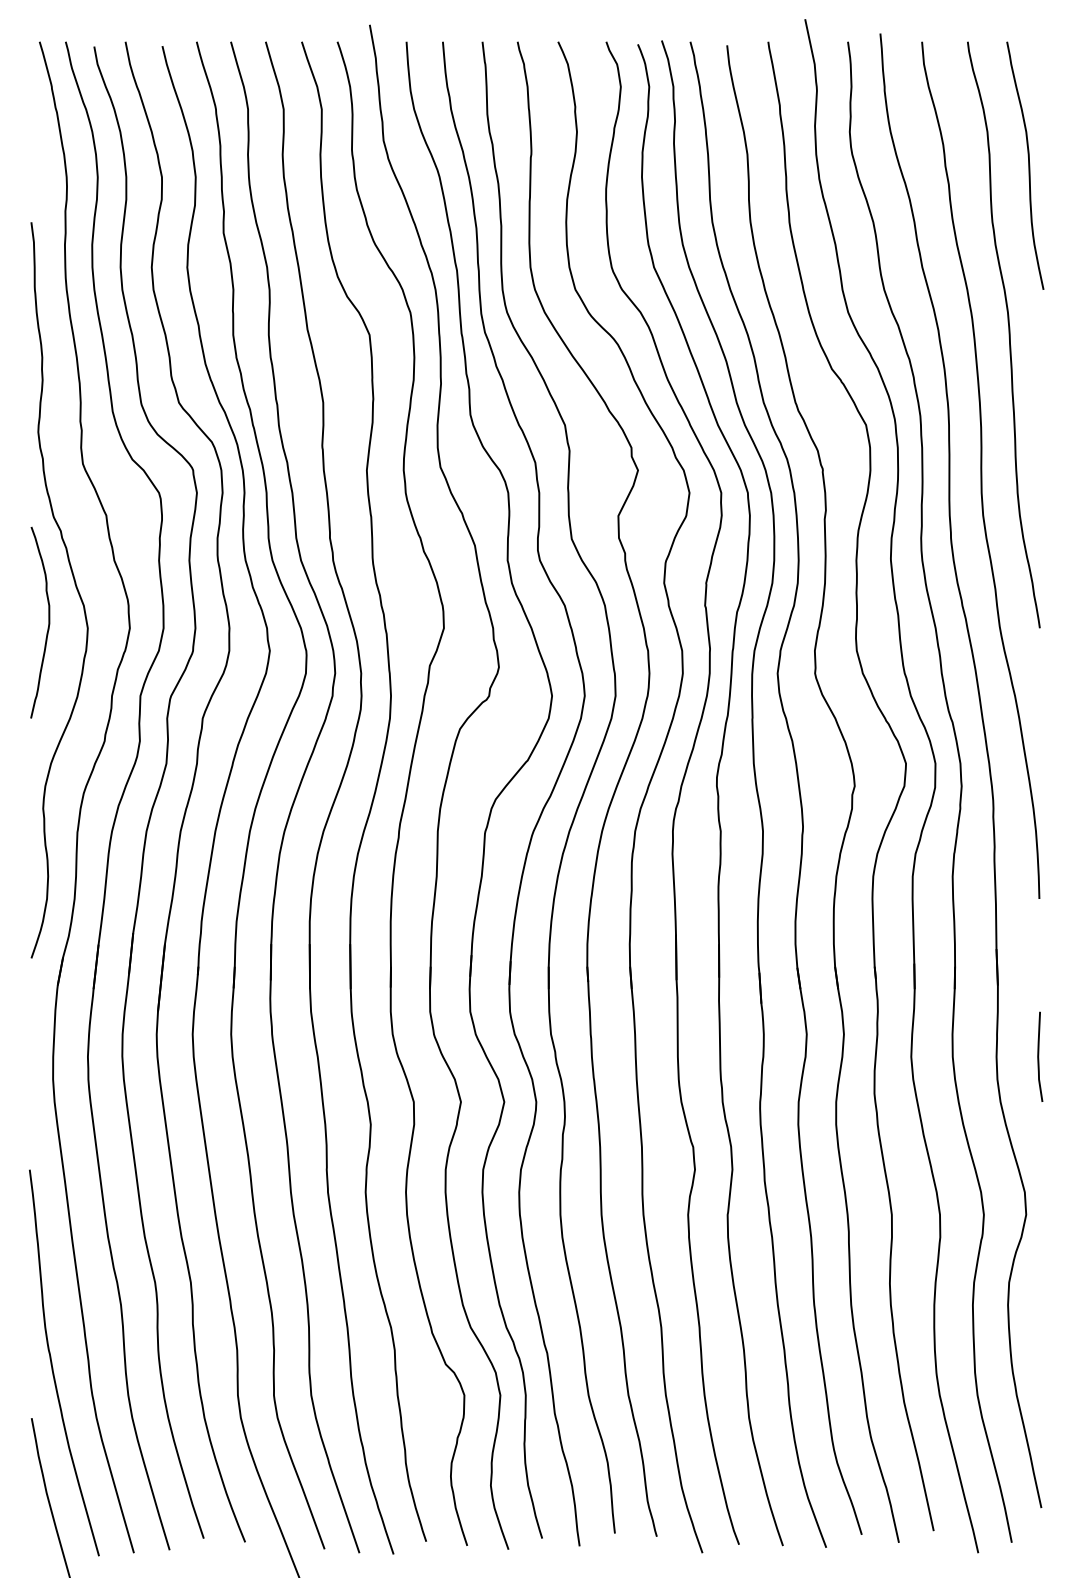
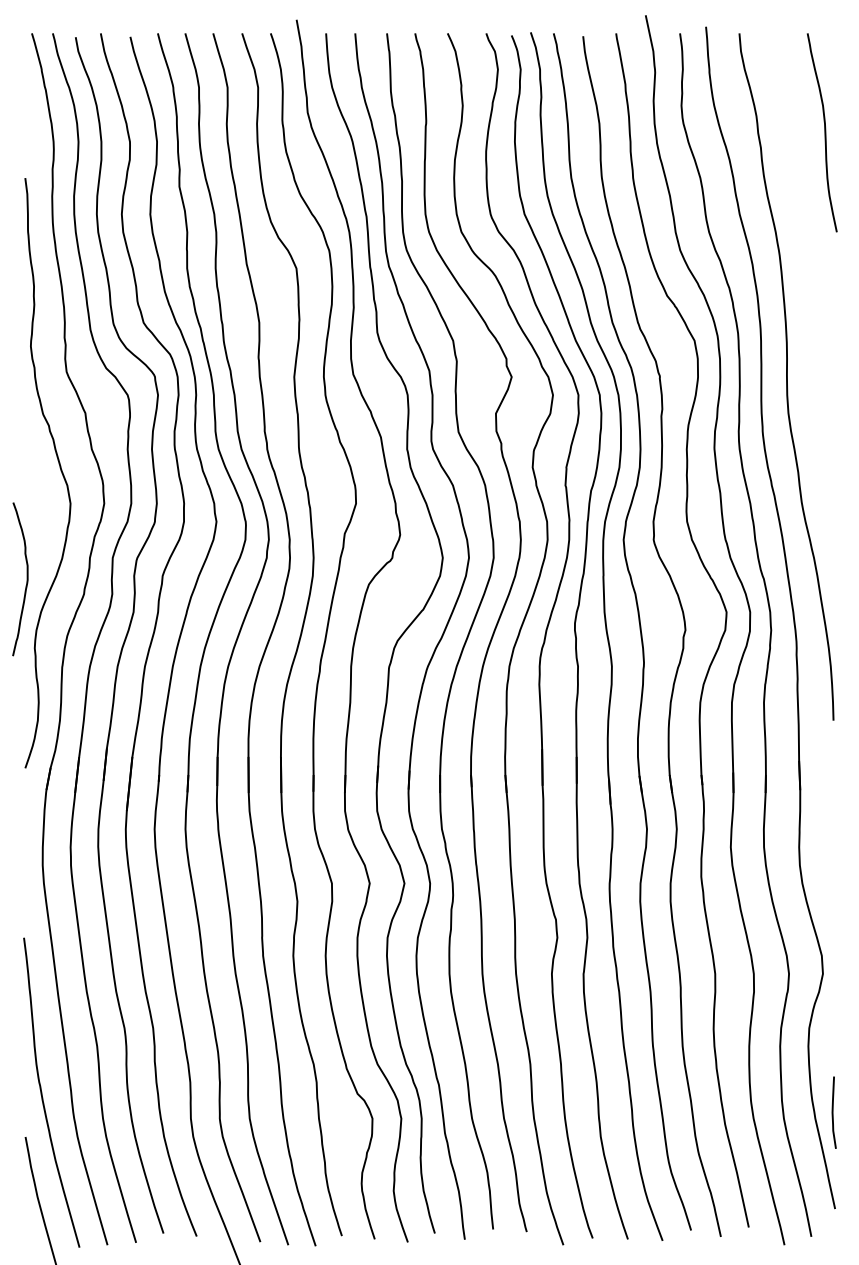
curve: (1008, 334) -> (808, 268), removed
curve: (48, 622) -> (26, 579), moved
curve: (1039, 1056) -> (833, 1112), moved

